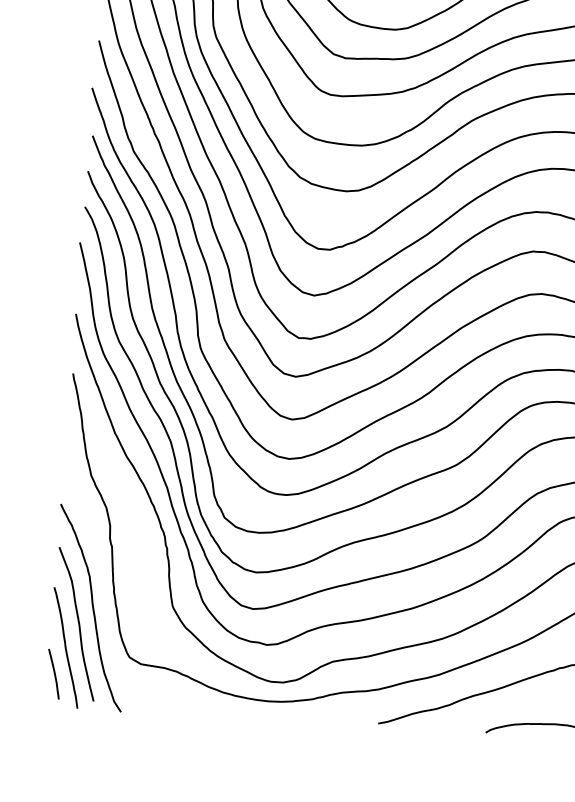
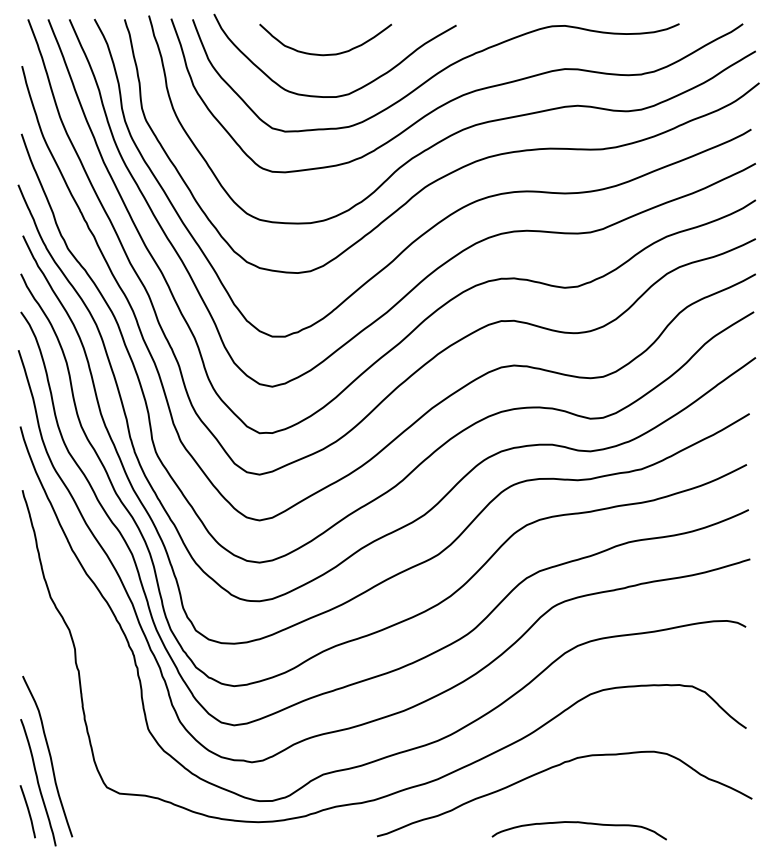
curve: (91, 606) -> (62, 736), removed

